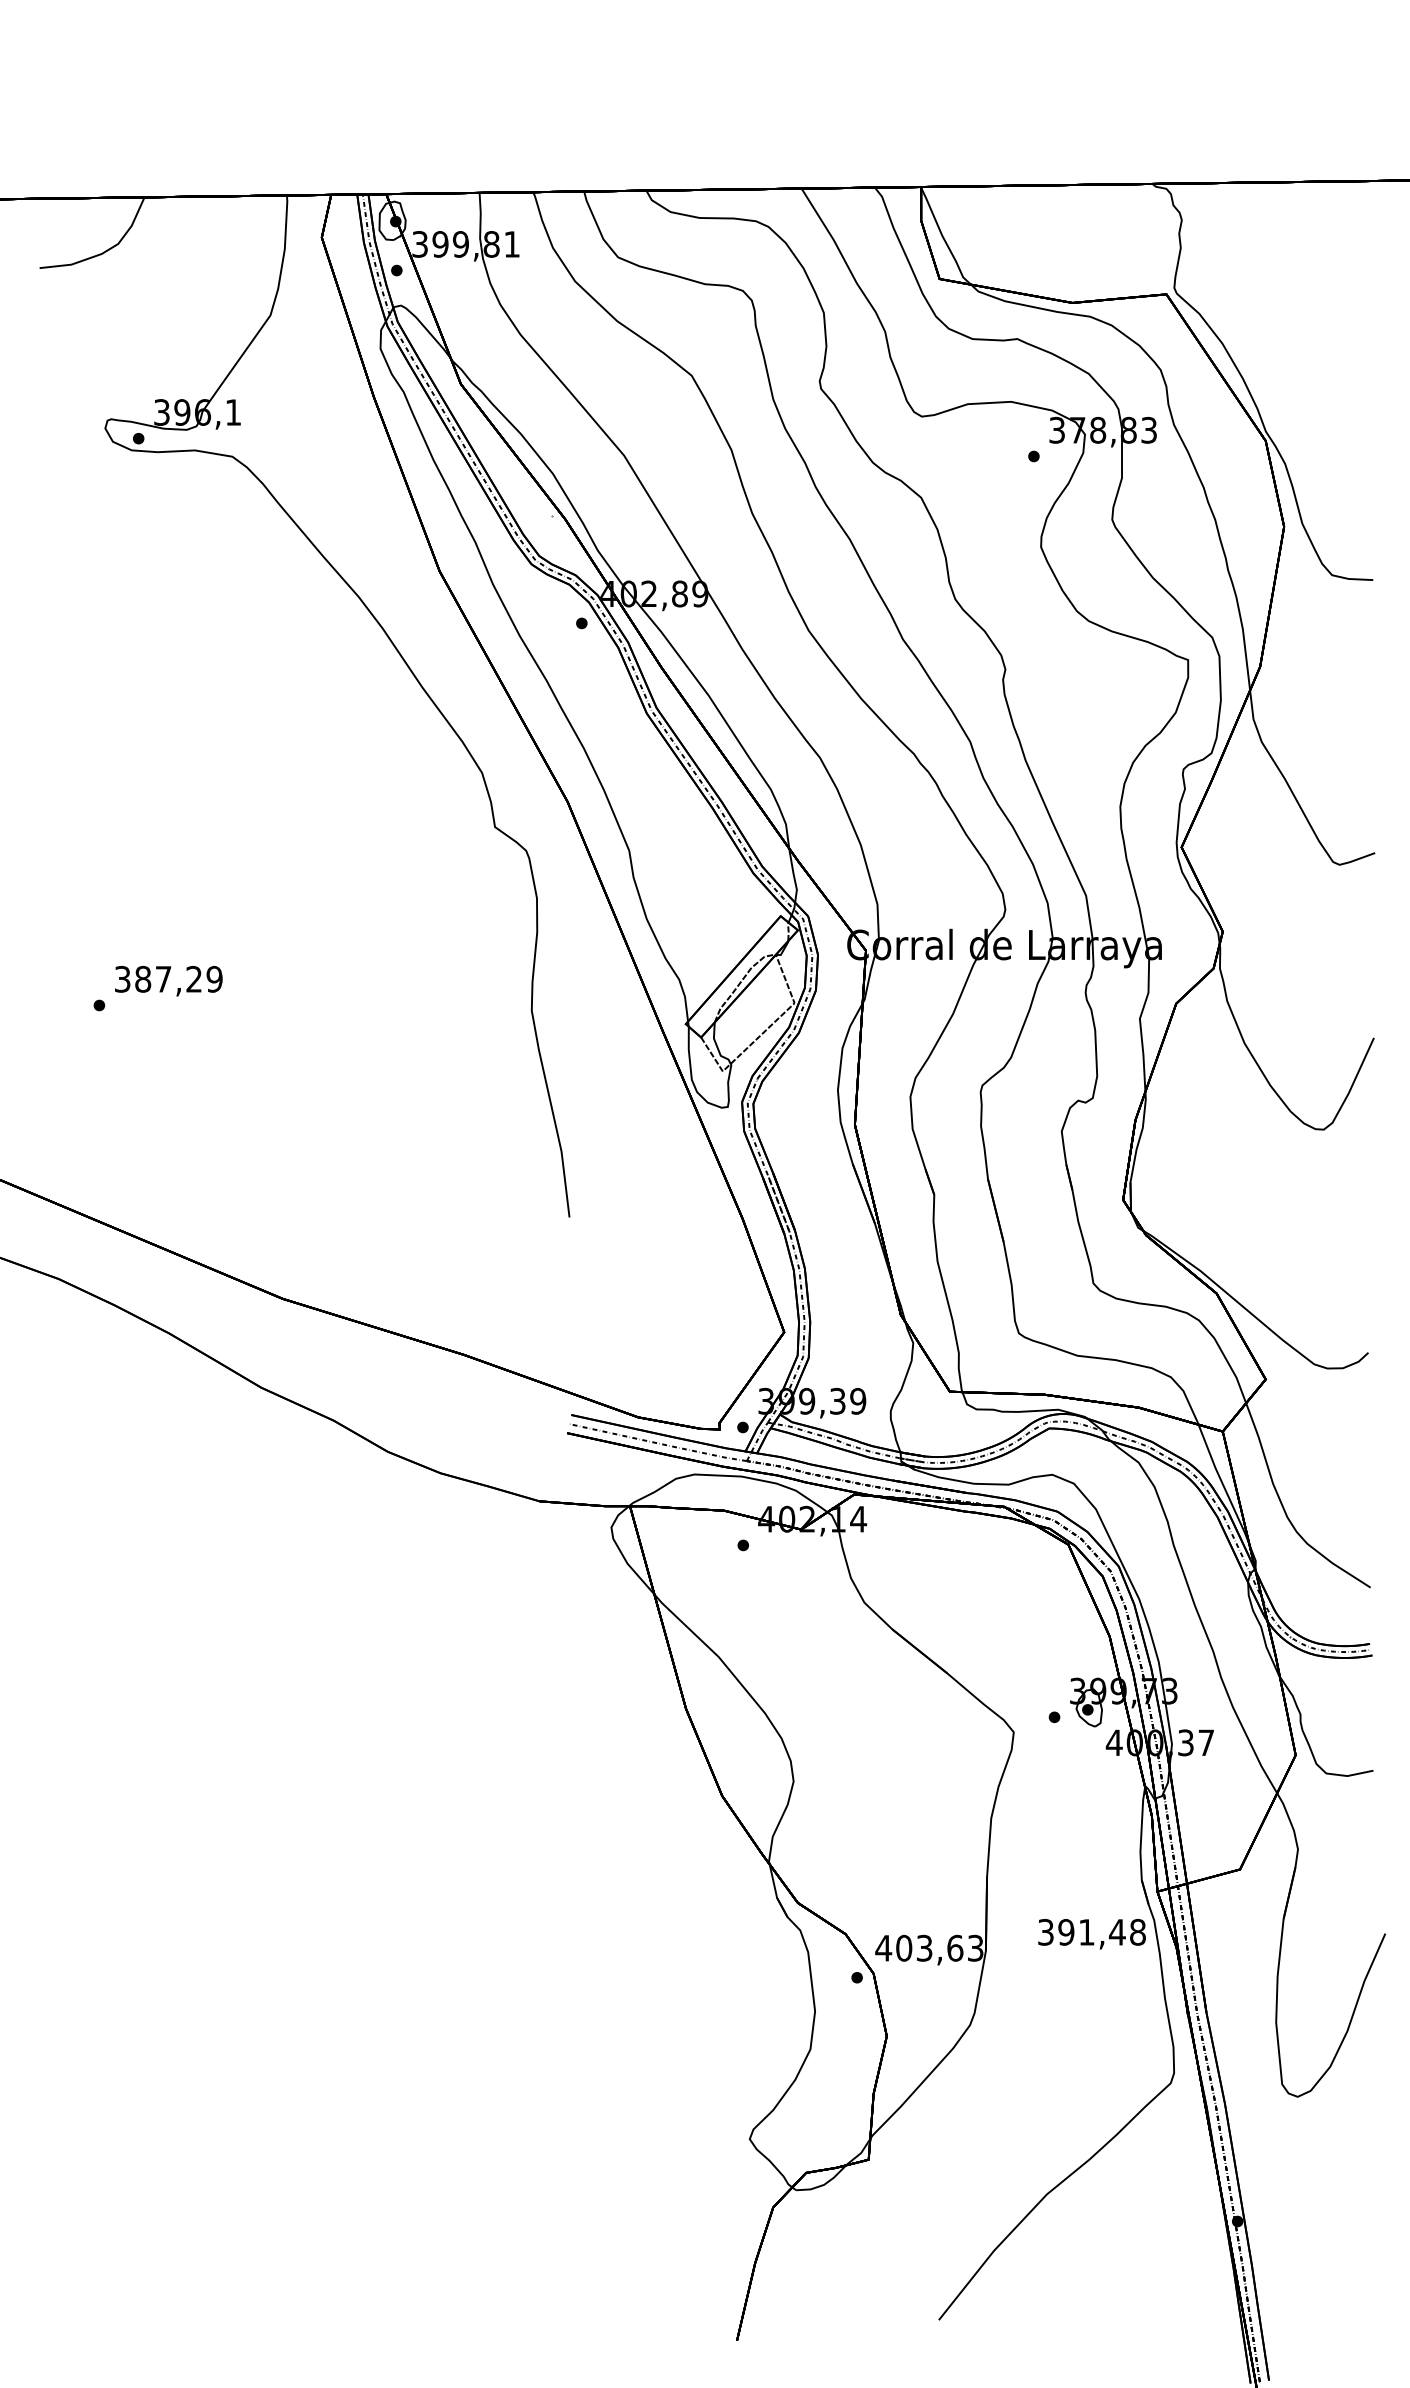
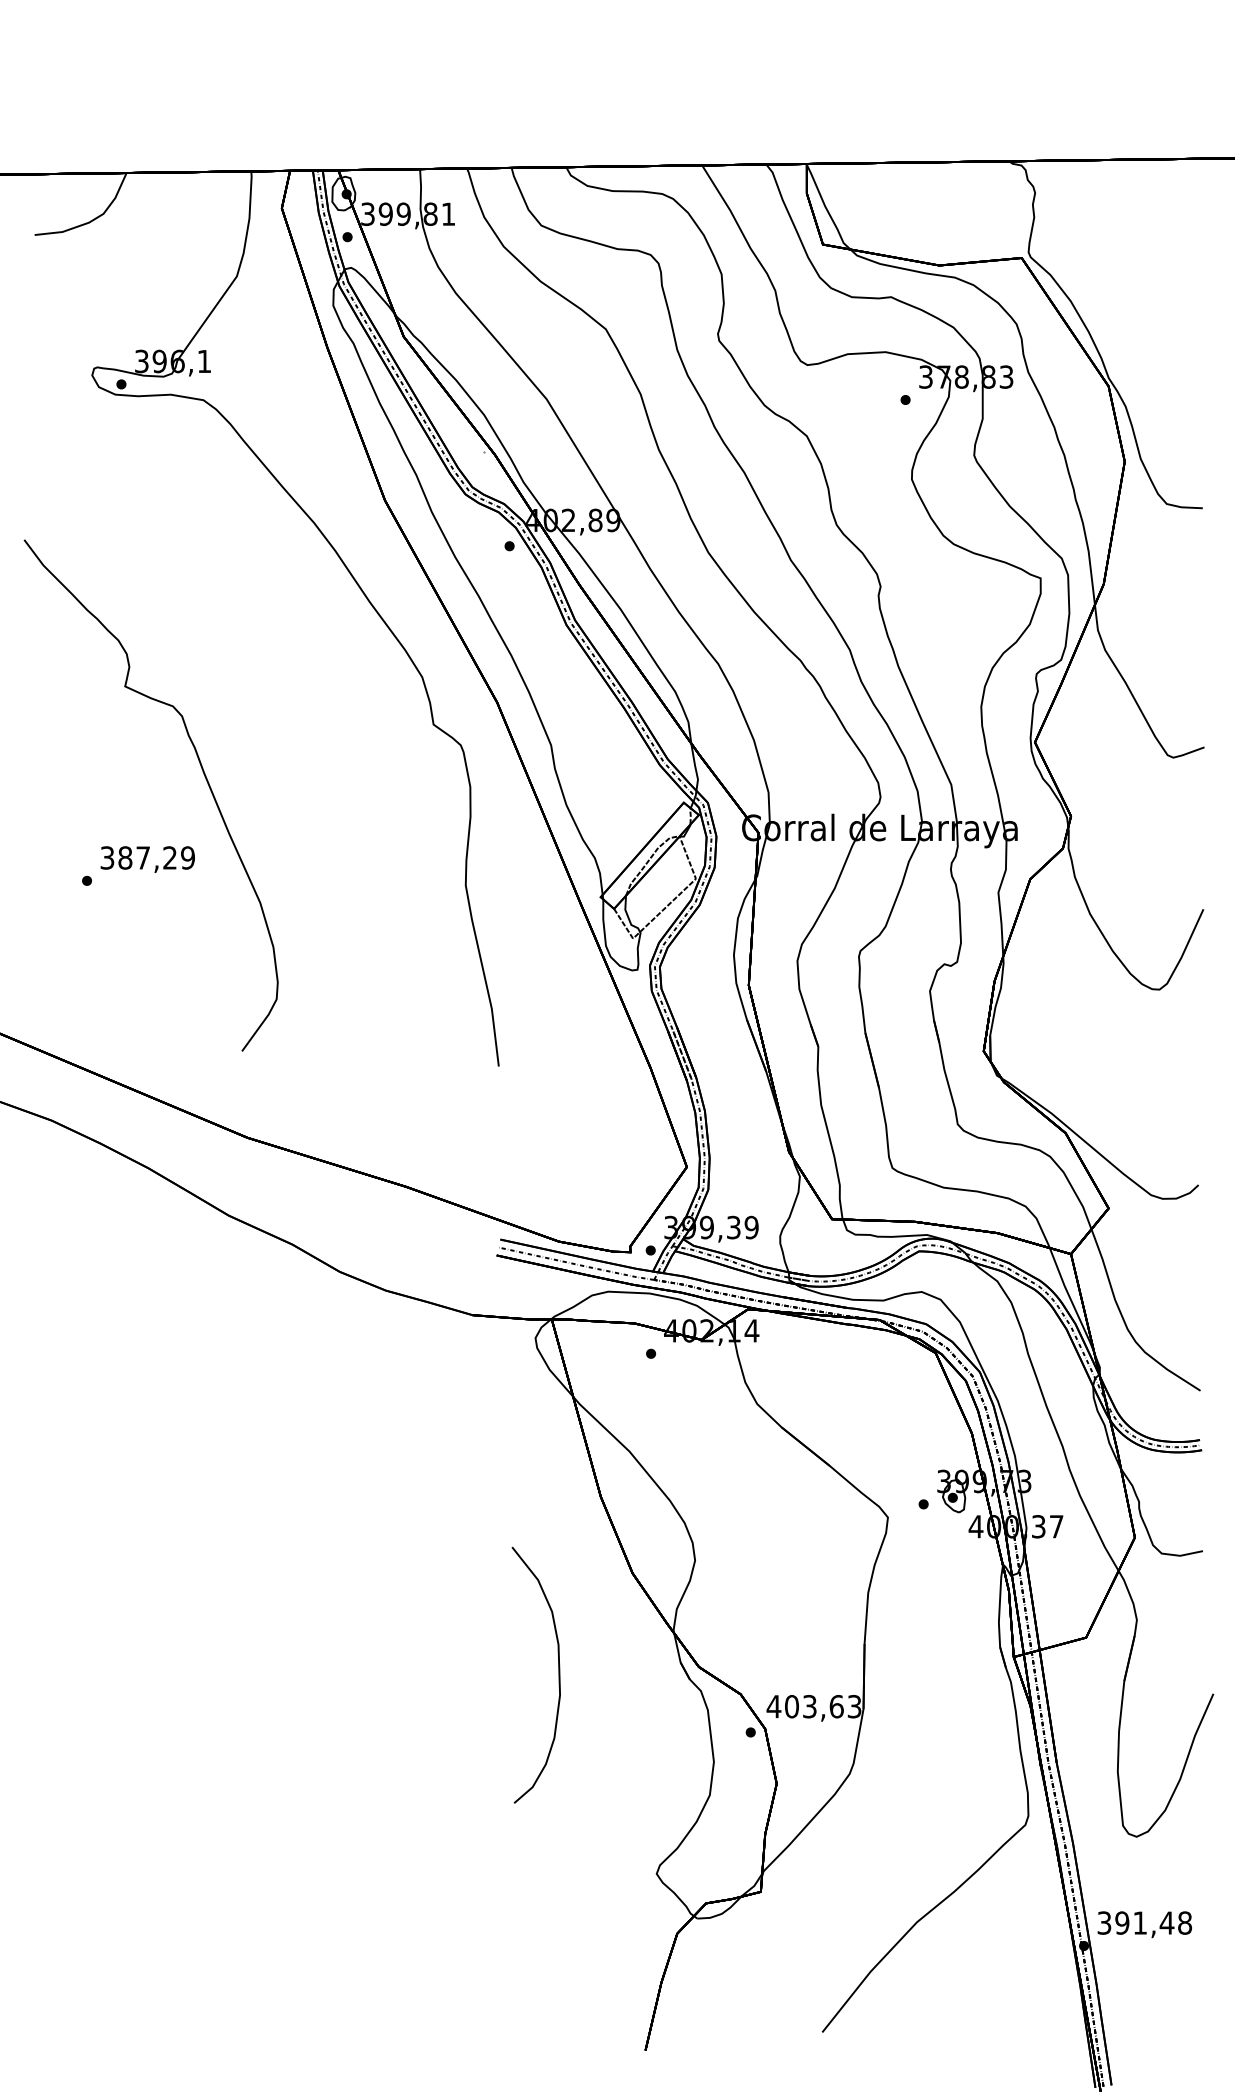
curve: (232, 884) -> (203, 774), added
curve: (637, 1911) -> (558, 1674), added
text: (1091, 1934) -> (1144, 1924), moved

